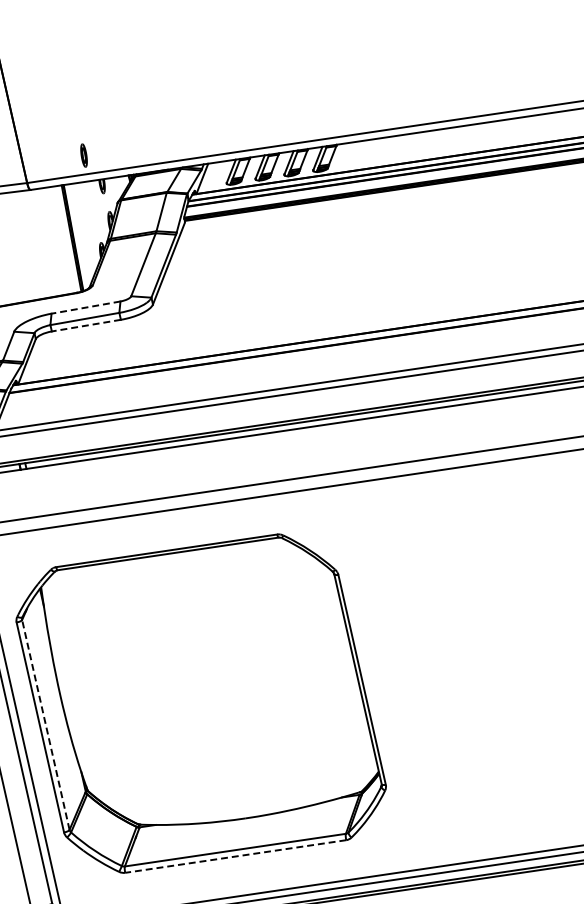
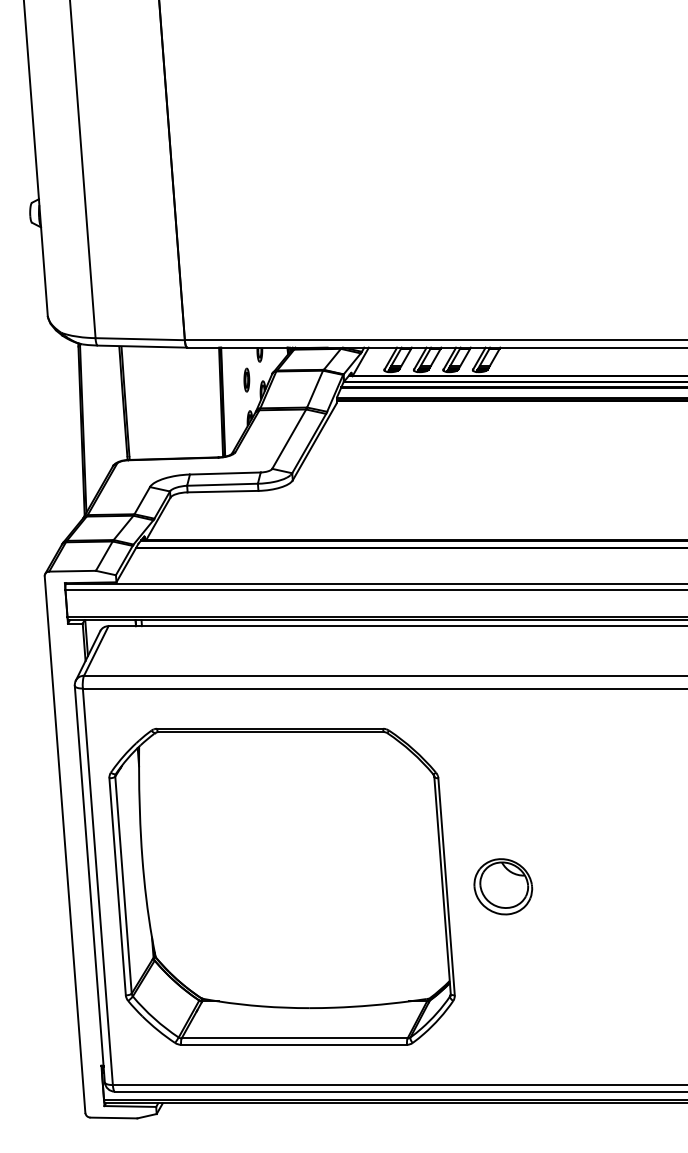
part: (83, 155) -> (246, 379), moved
line: (85, 307) -> (224, 473), dashed -> solid
line: (85, 325) -> (222, 491), dashed -> solid
part: (417, 671) -> (503, 886), added
line: (45, 725) -> (123, 885), dashed -> solid
line: (236, 856) -> (294, 1044), dashed -> solid

